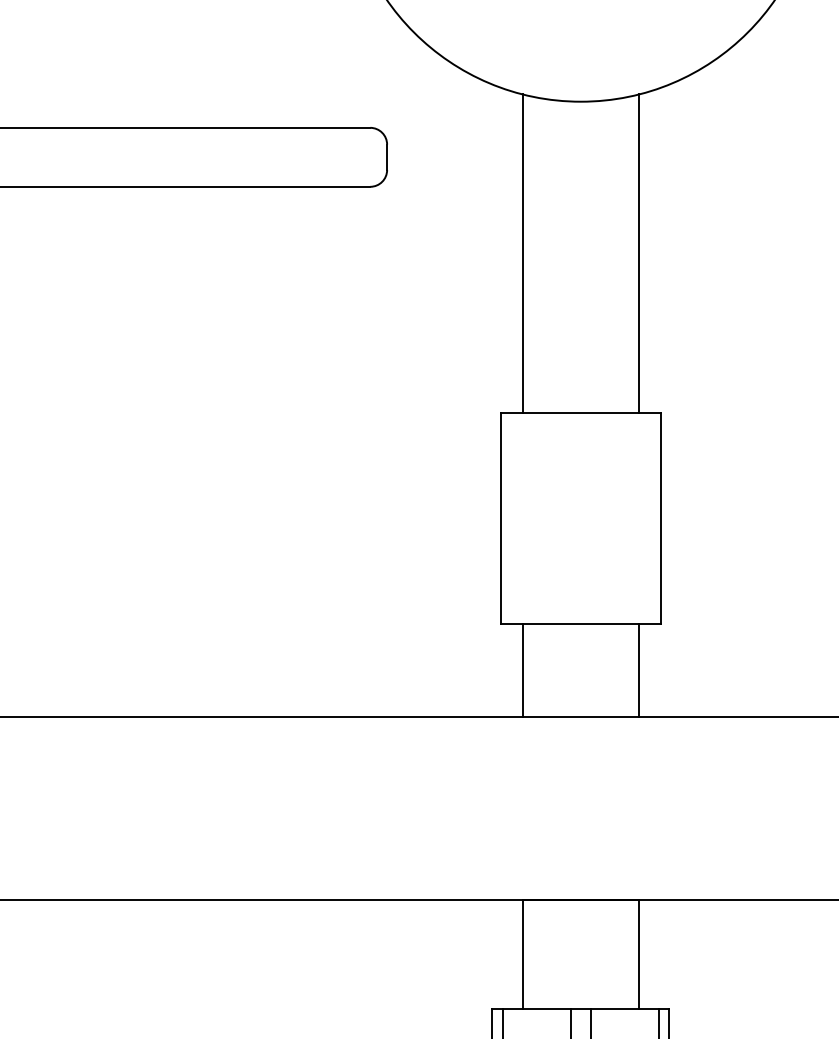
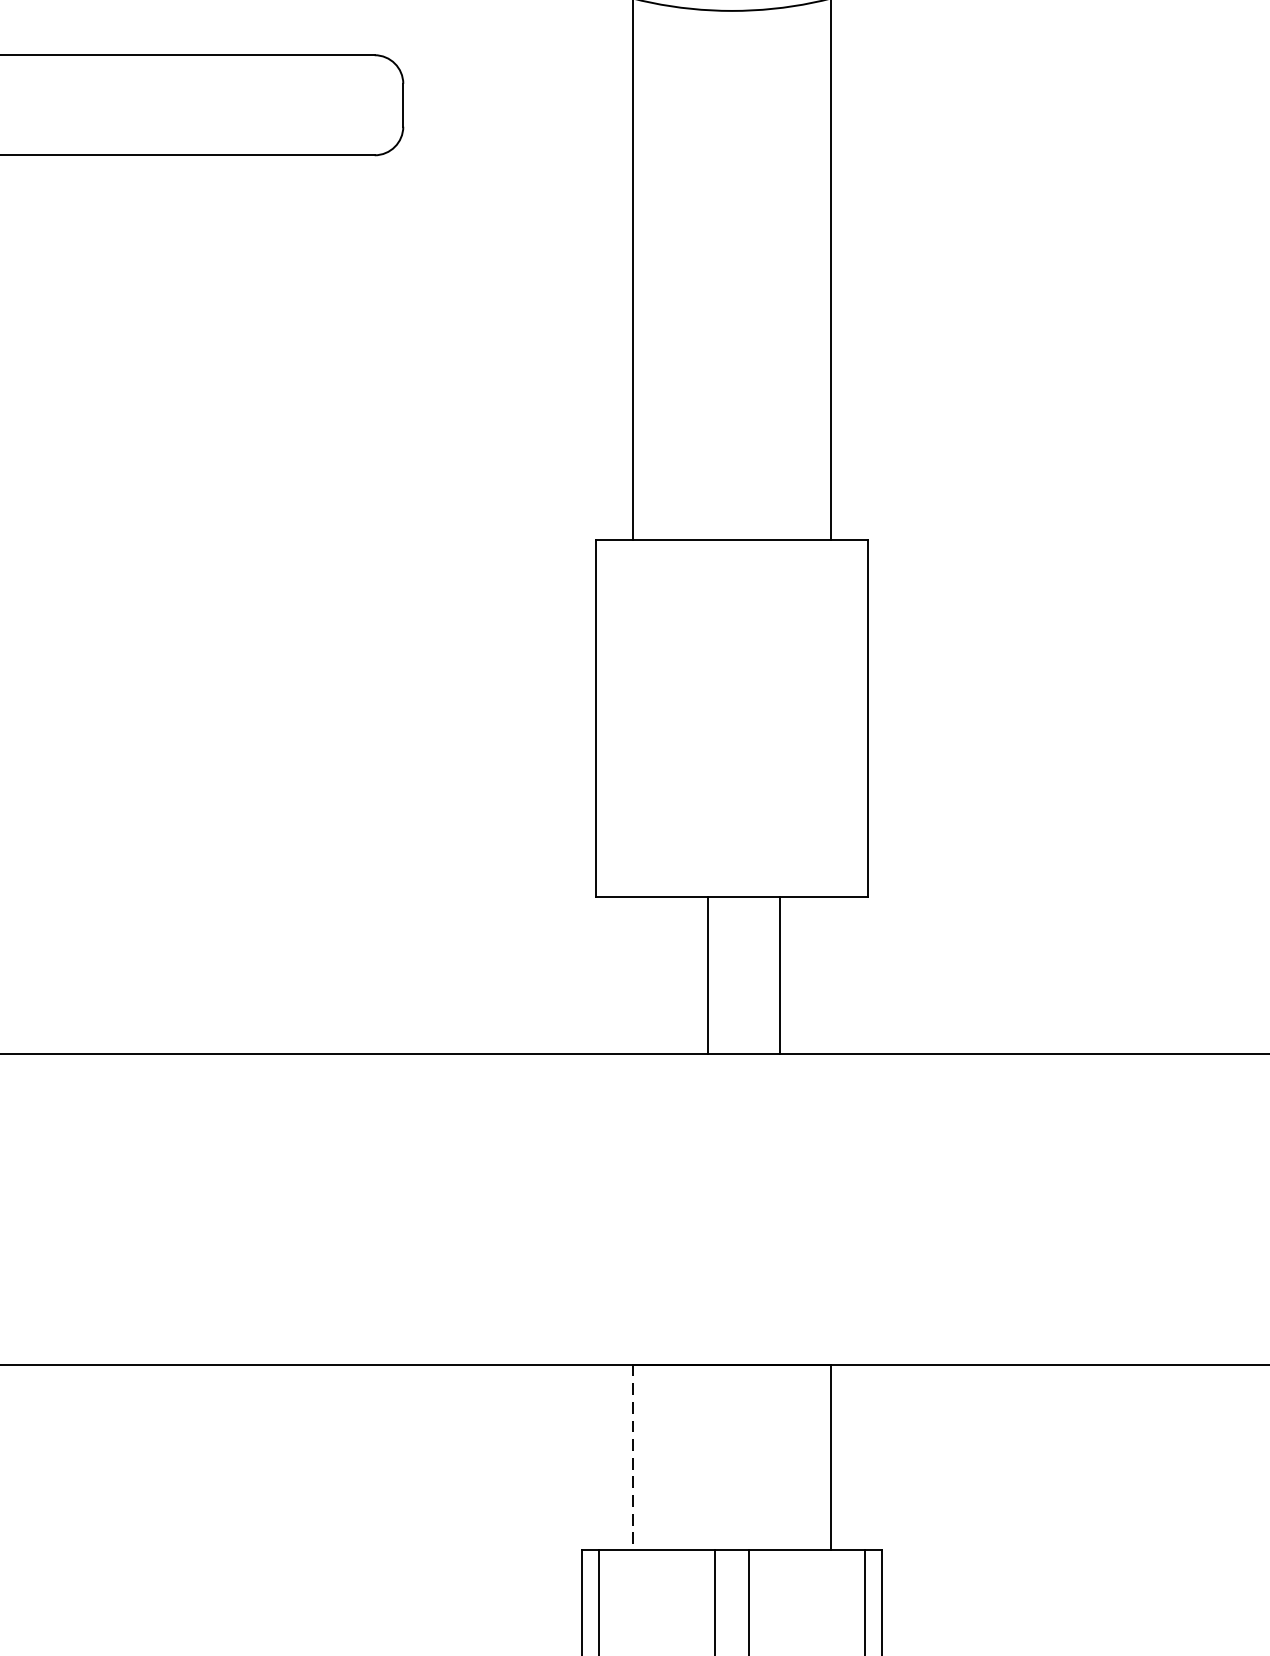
line: (522, 670) -> (707, 975), moved
line: (639, 670) -> (780, 975), moved
line: (522, 954) -> (632, 1457), solid -> dashed

